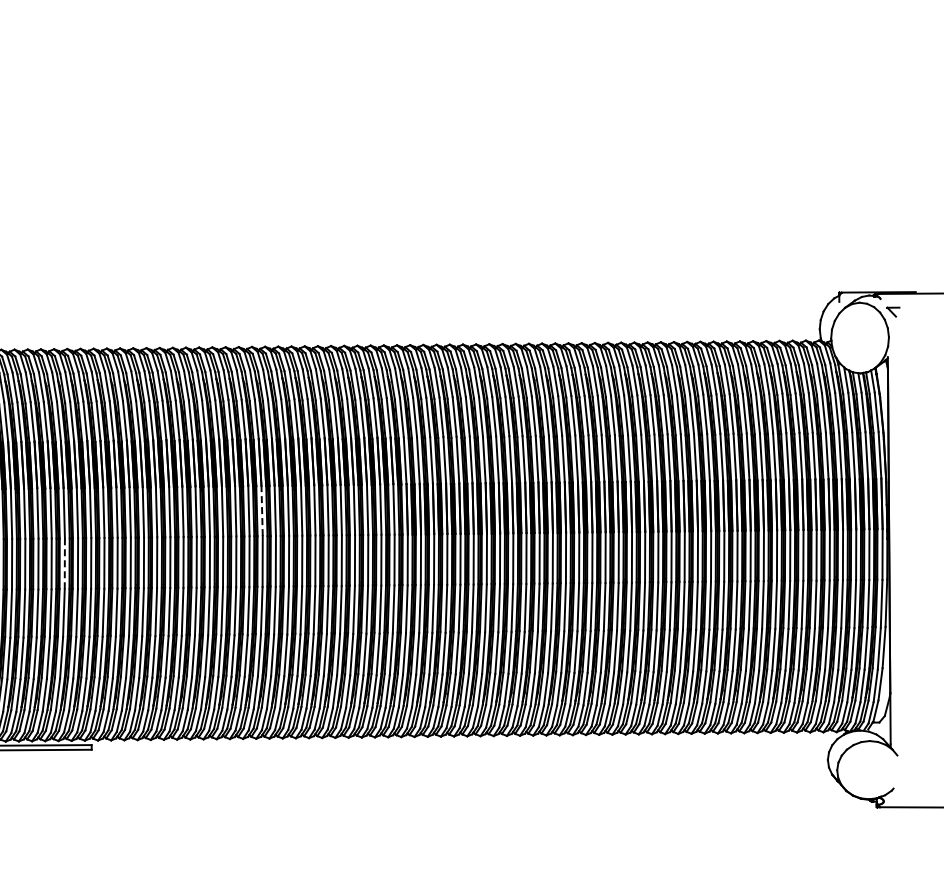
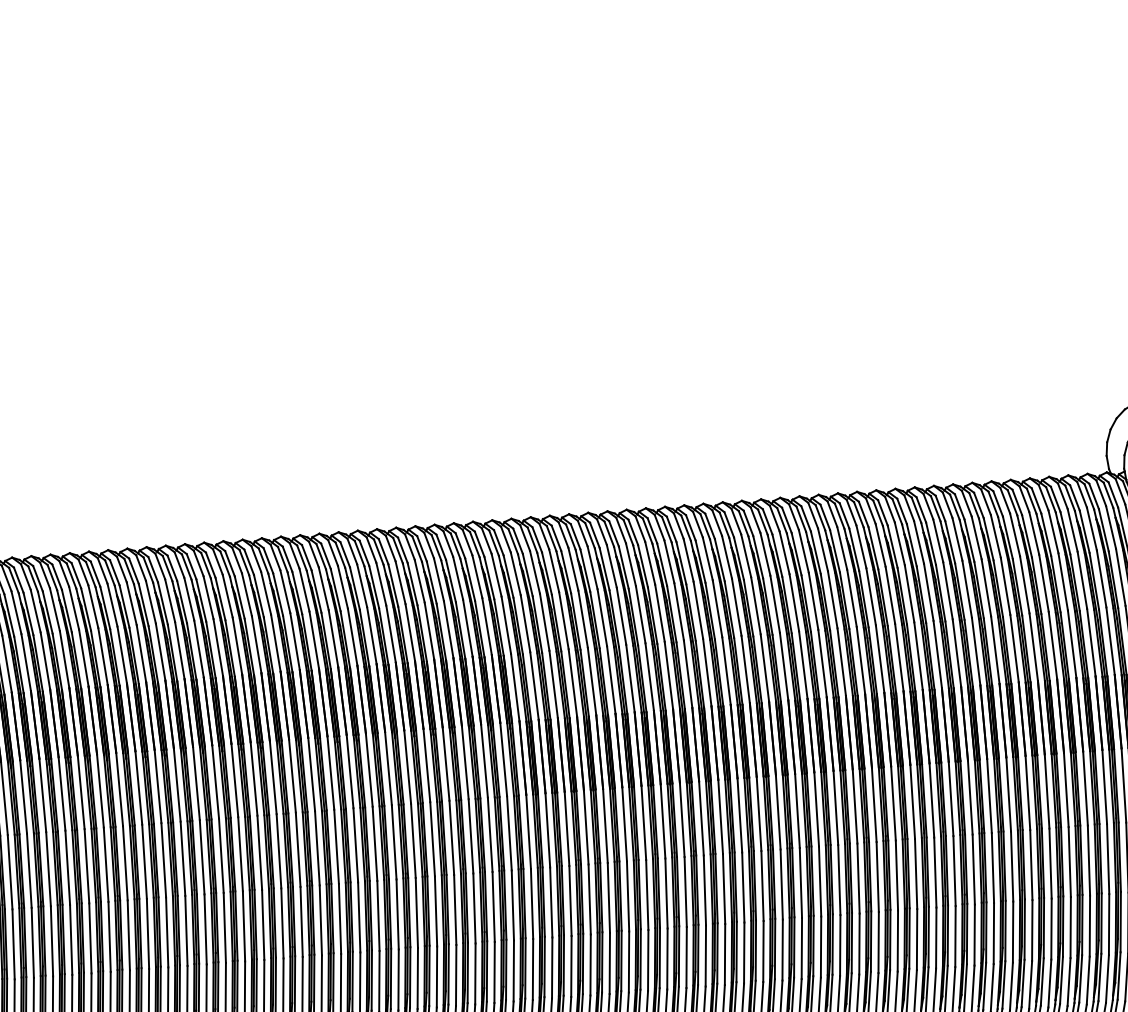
line: (262, 510) -> (312, 773), dashed -> solid
line: (64, 563) -> (28, 870), dashed -> solid

